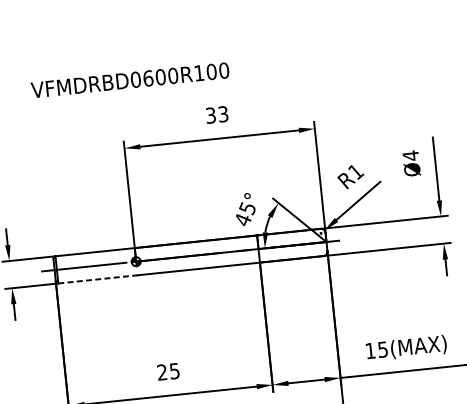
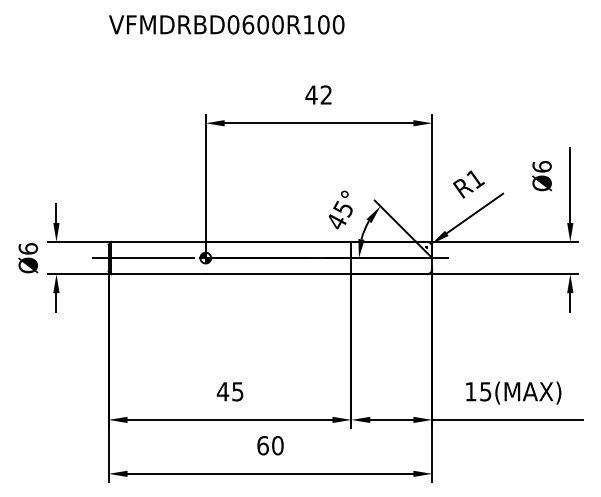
text: (129, 80) -> (226, 24), moved
text: (216, 114) -> (318, 94), 33 -> 42
text: (410, 155) -> (541, 166), Ø4 -> Ø6
line: (98, 279) -> (159, 274), dashed -> solid
text: (161, 372) -> (222, 391), 25 -> 45

